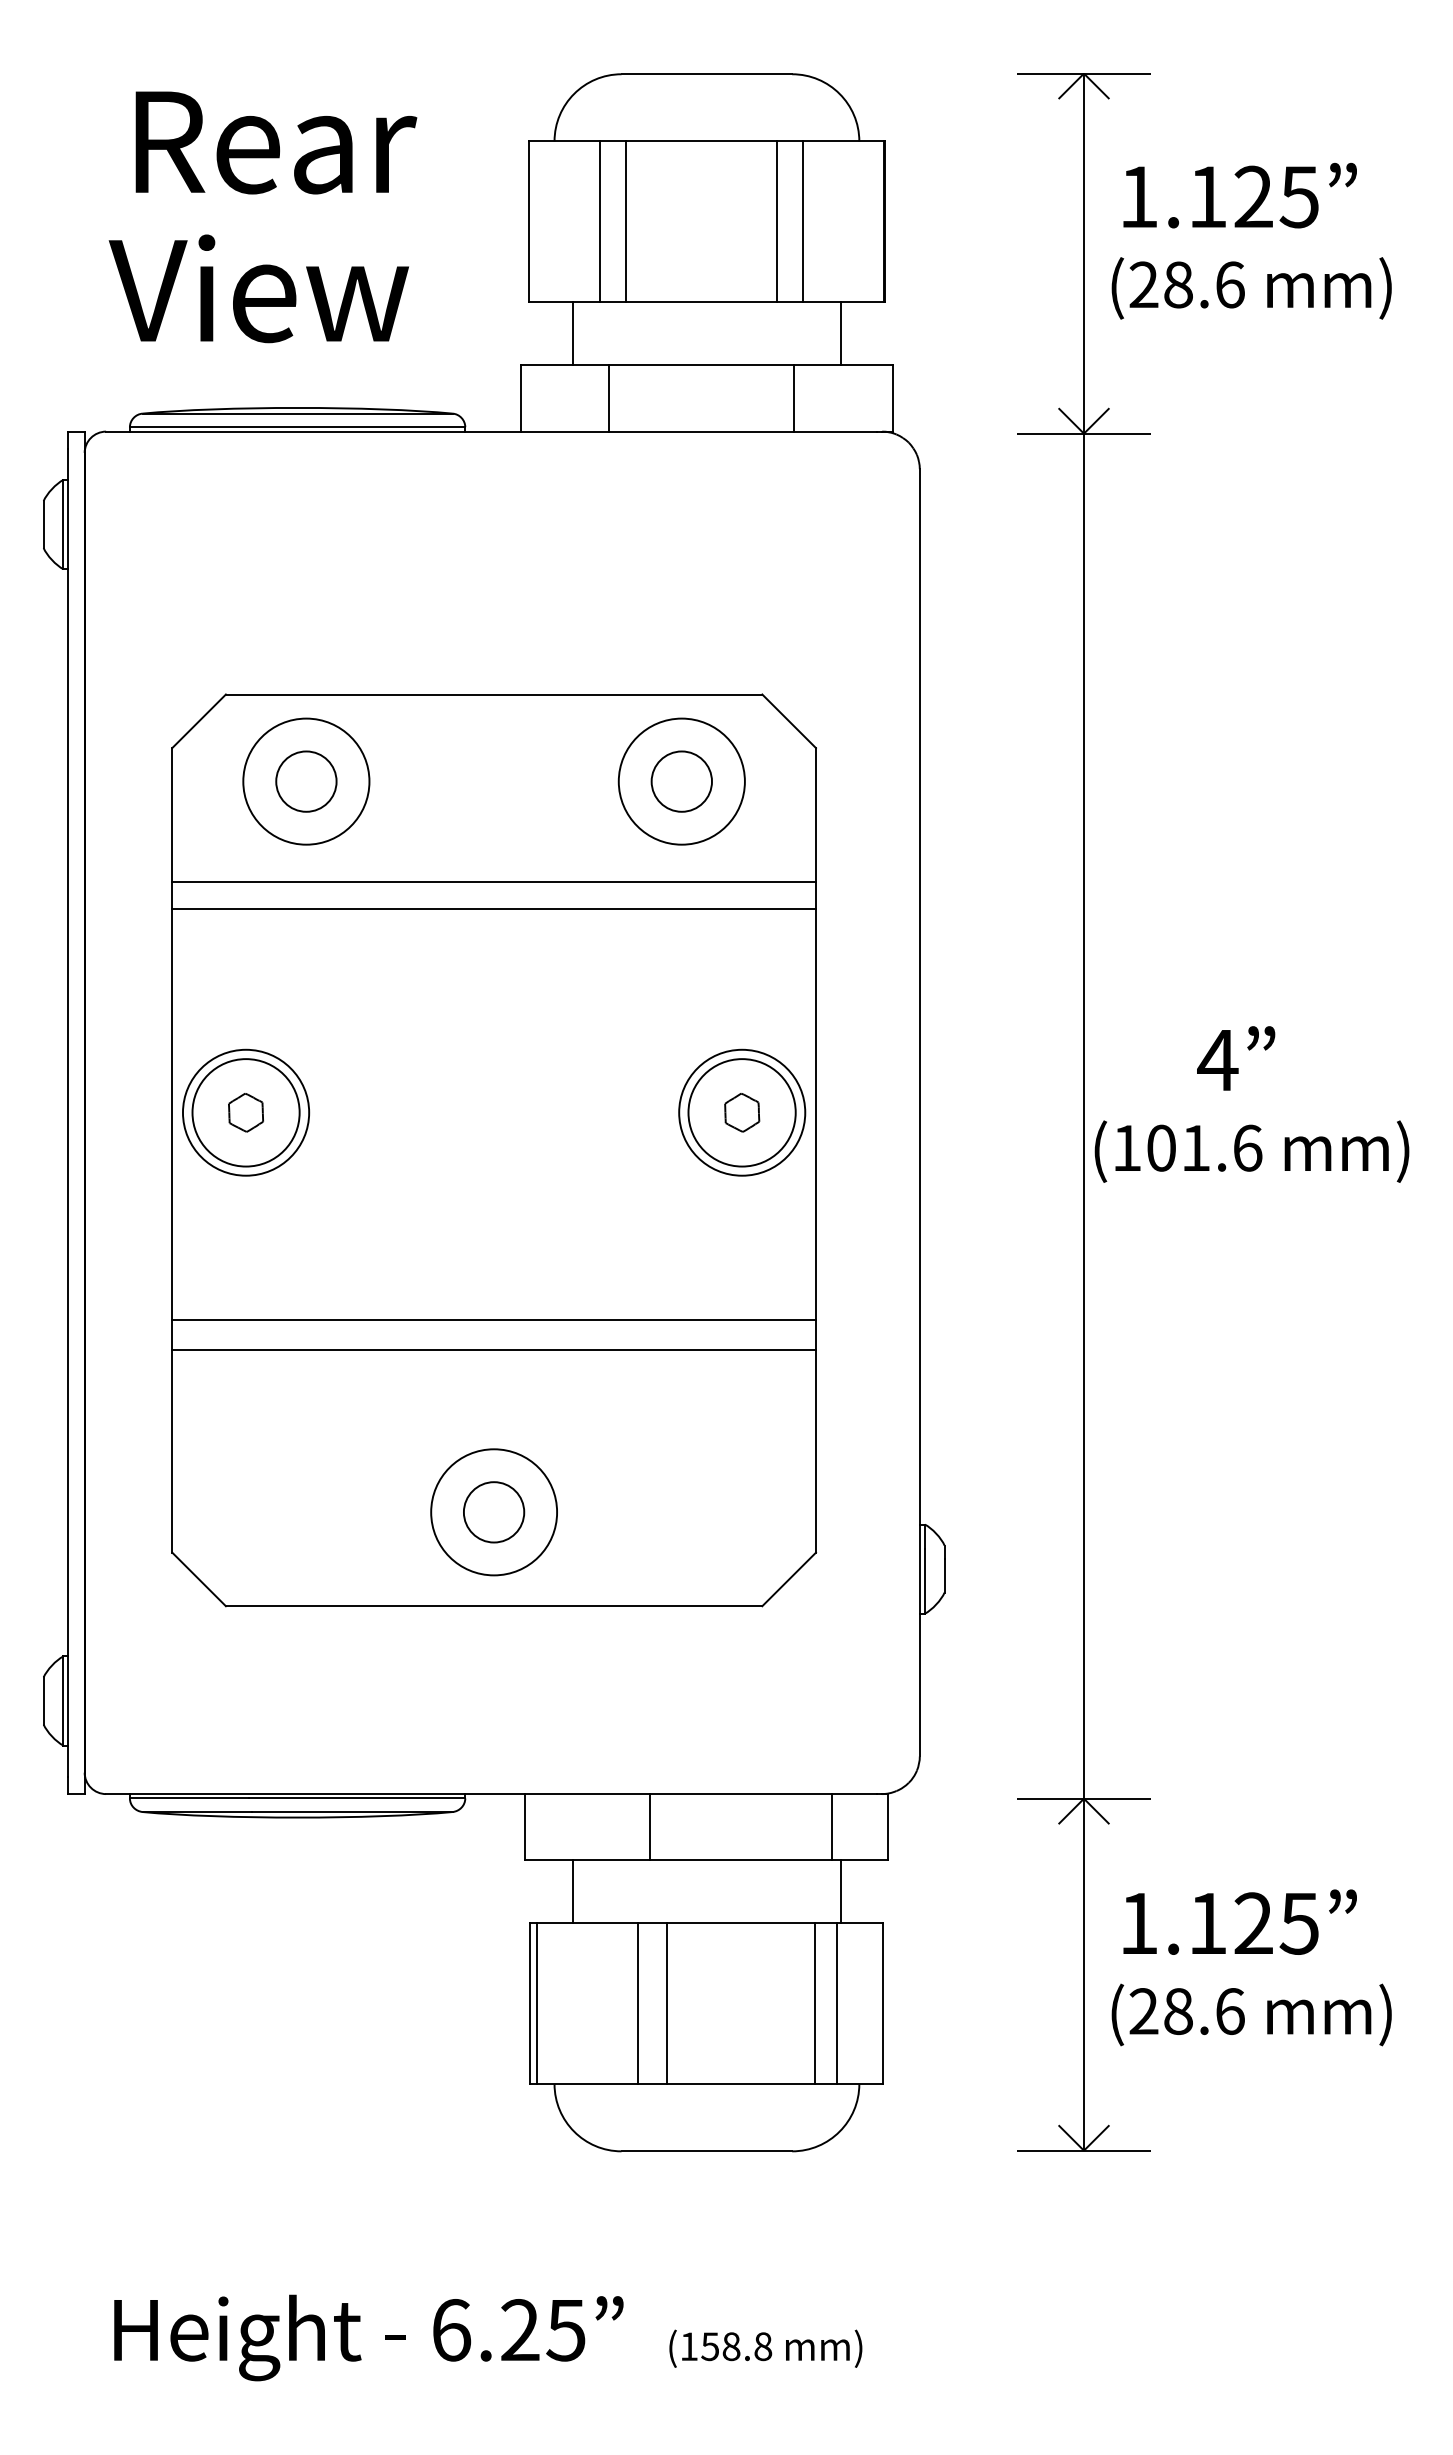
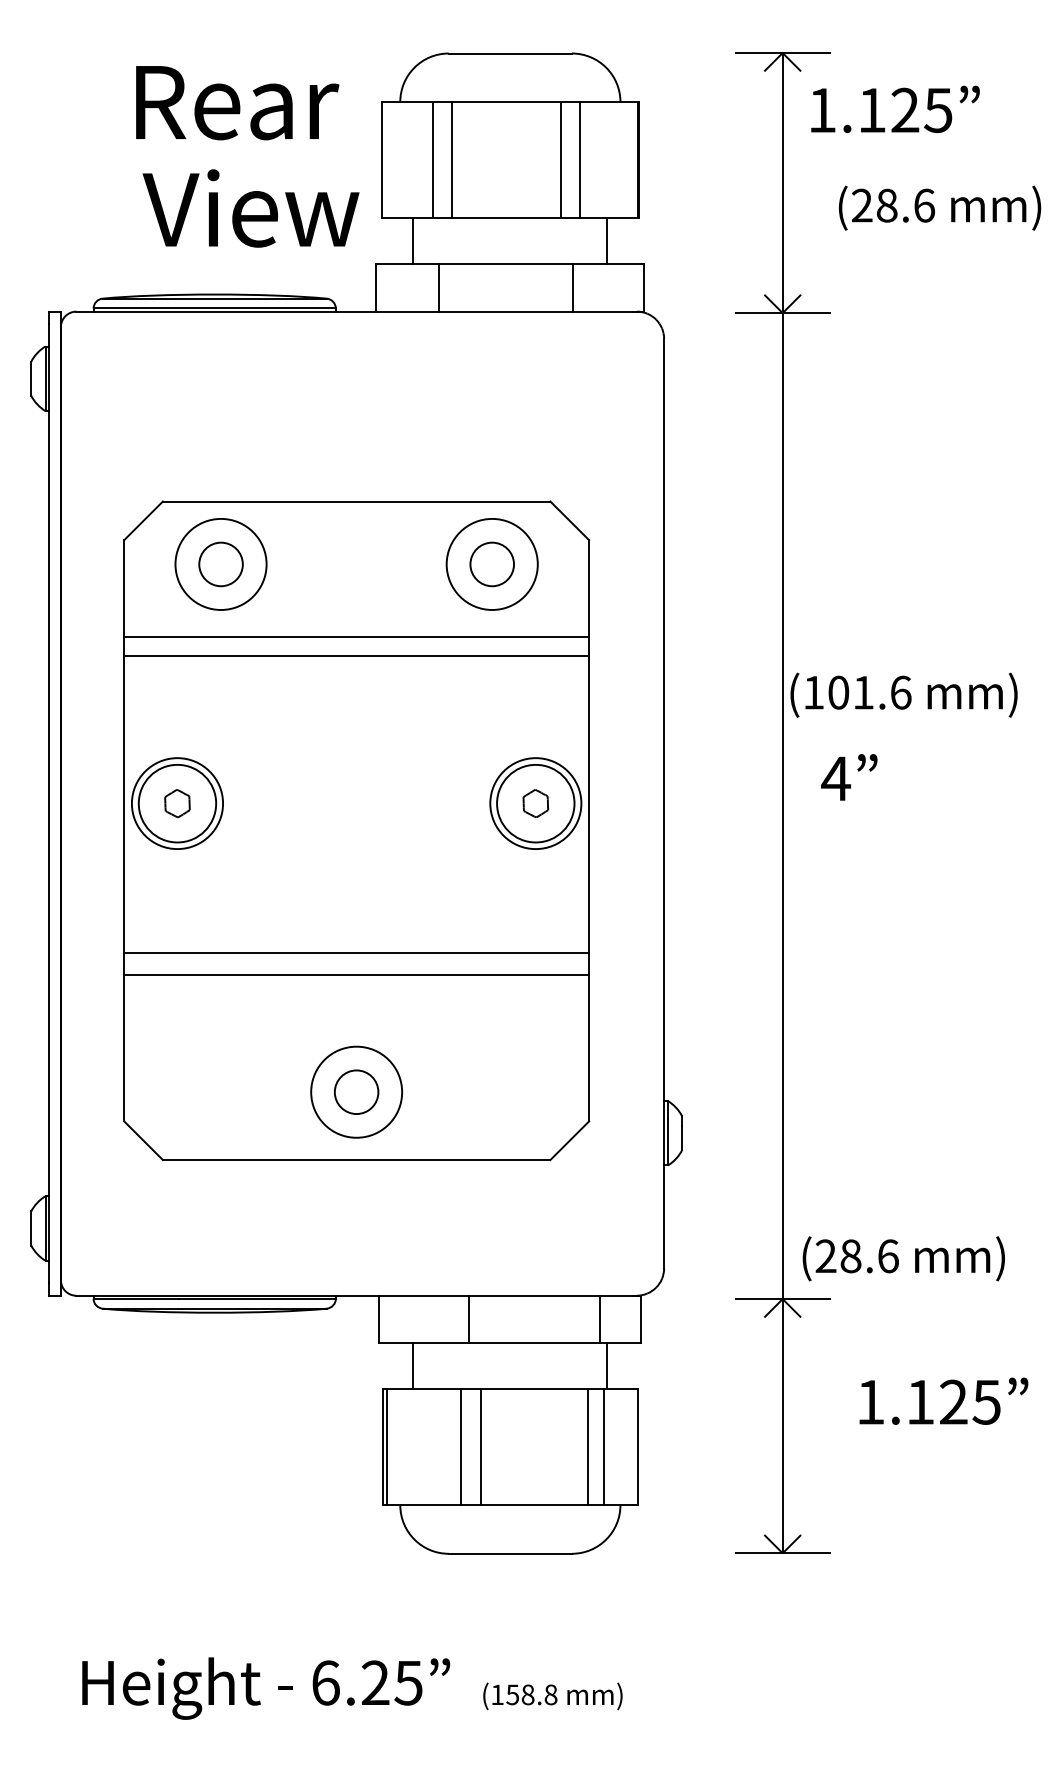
text: (276, 142) -> (237, 102), moved
text: (1239, 195) -> (895, 109), moved
text: (258, 288) -> (250, 208), moved
text: (1251, 288) -> (939, 208), moved
text: (1236, 1058) -> (849, 777), moved
text: (1251, 1151) -> (903, 695), moved
text: (1239, 1921) -> (943, 1400), moved
text: (1251, 2014) -> (903, 1258), moved

